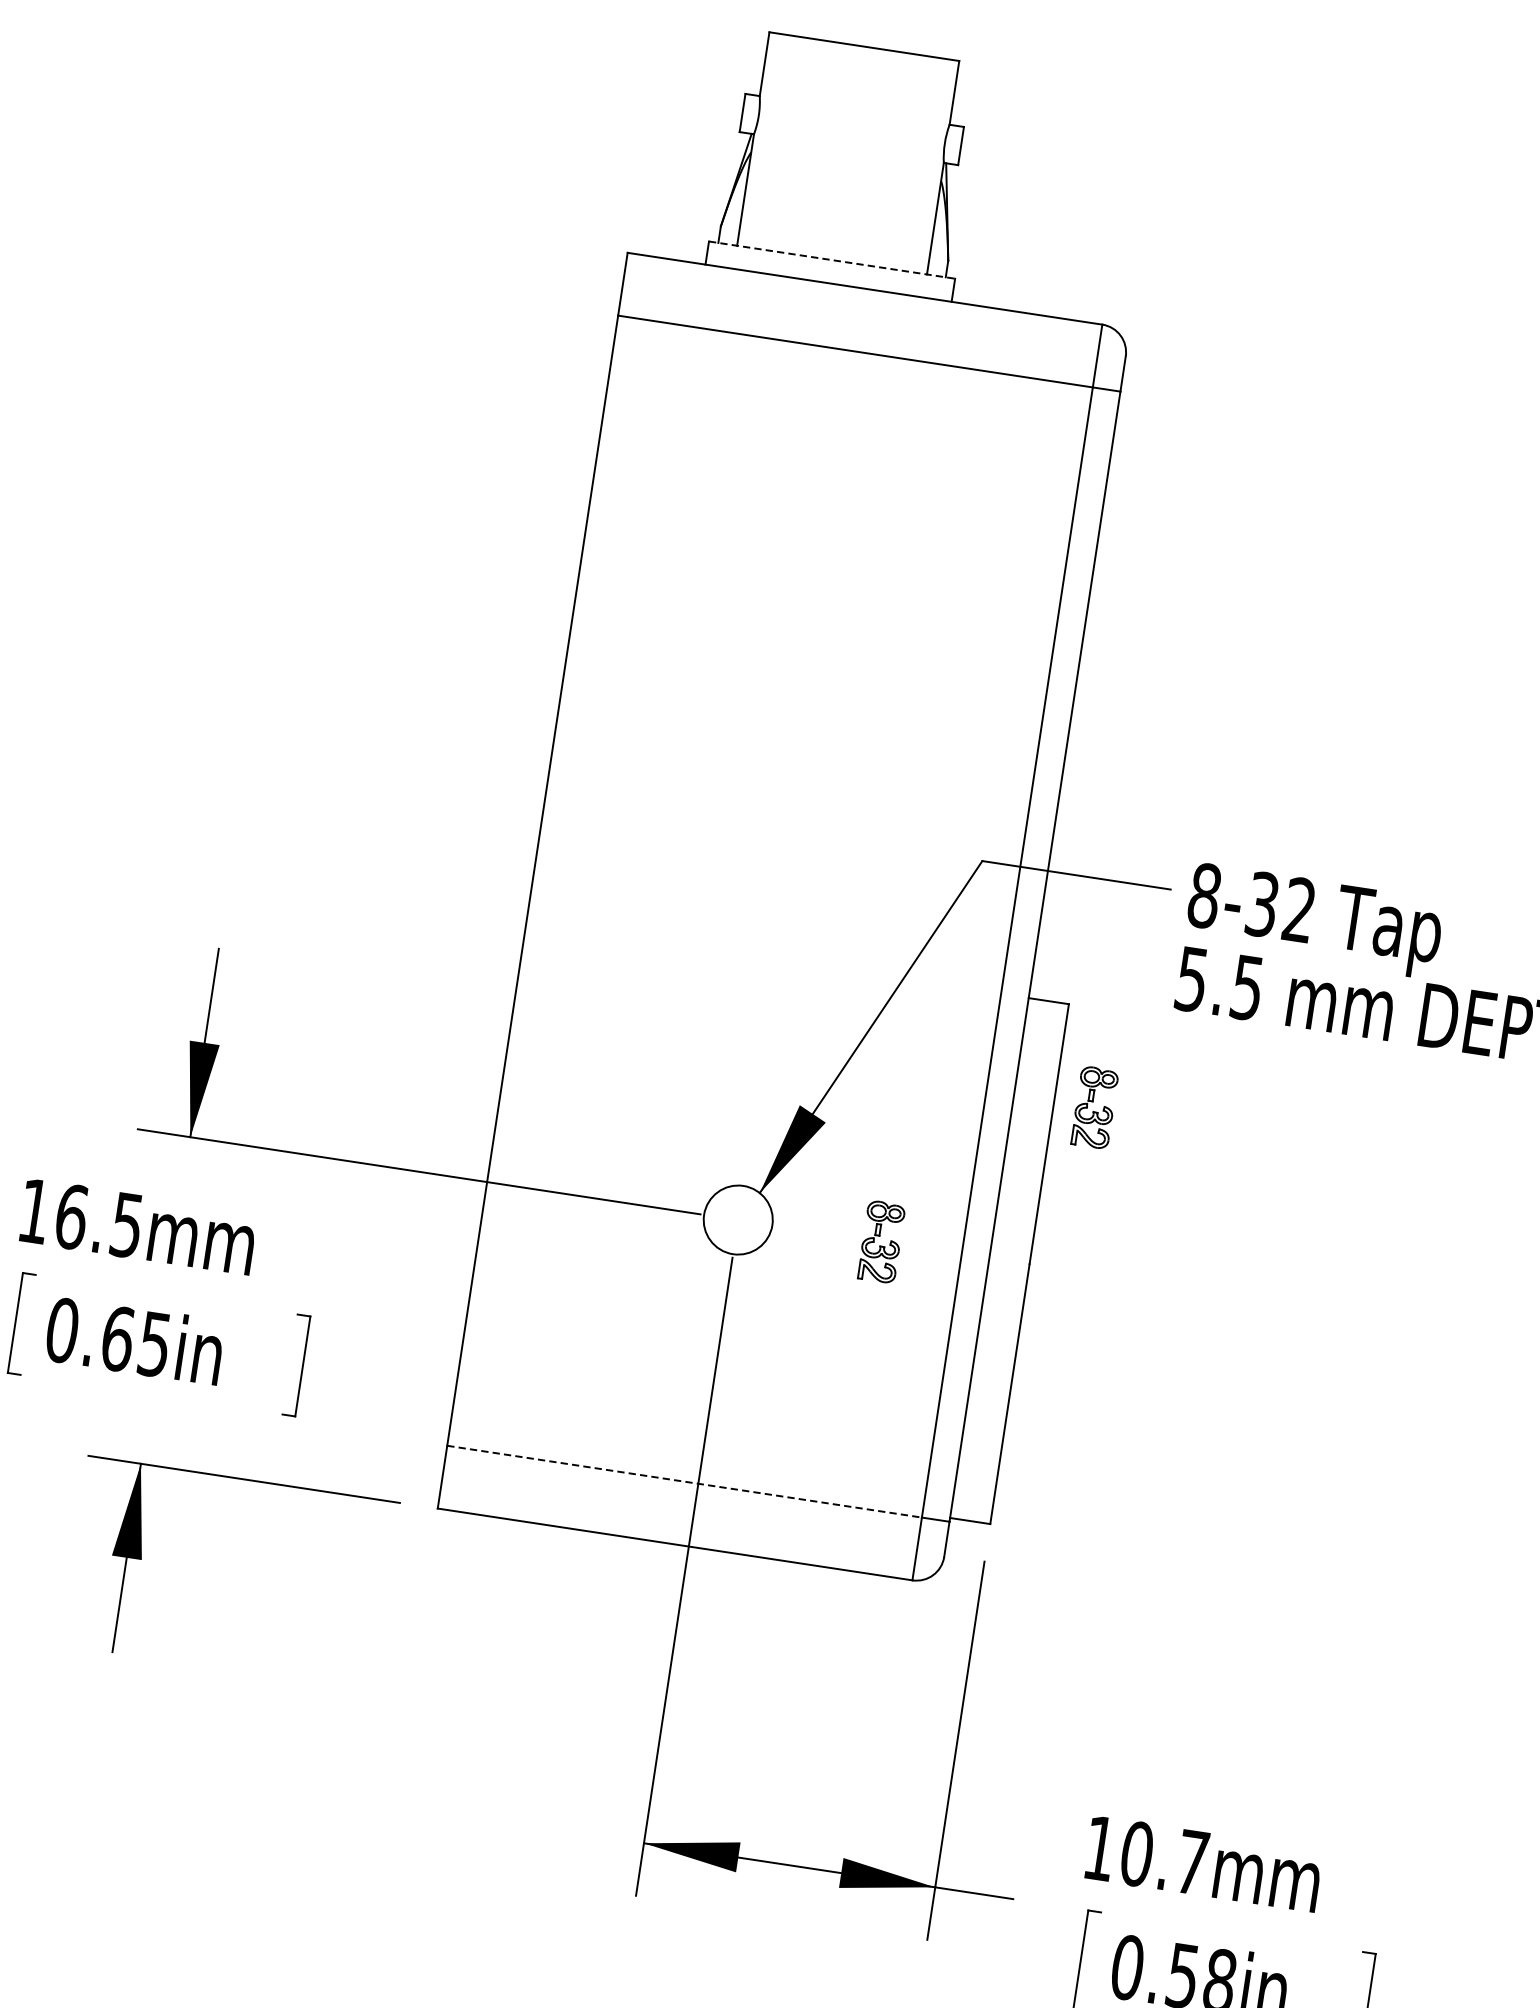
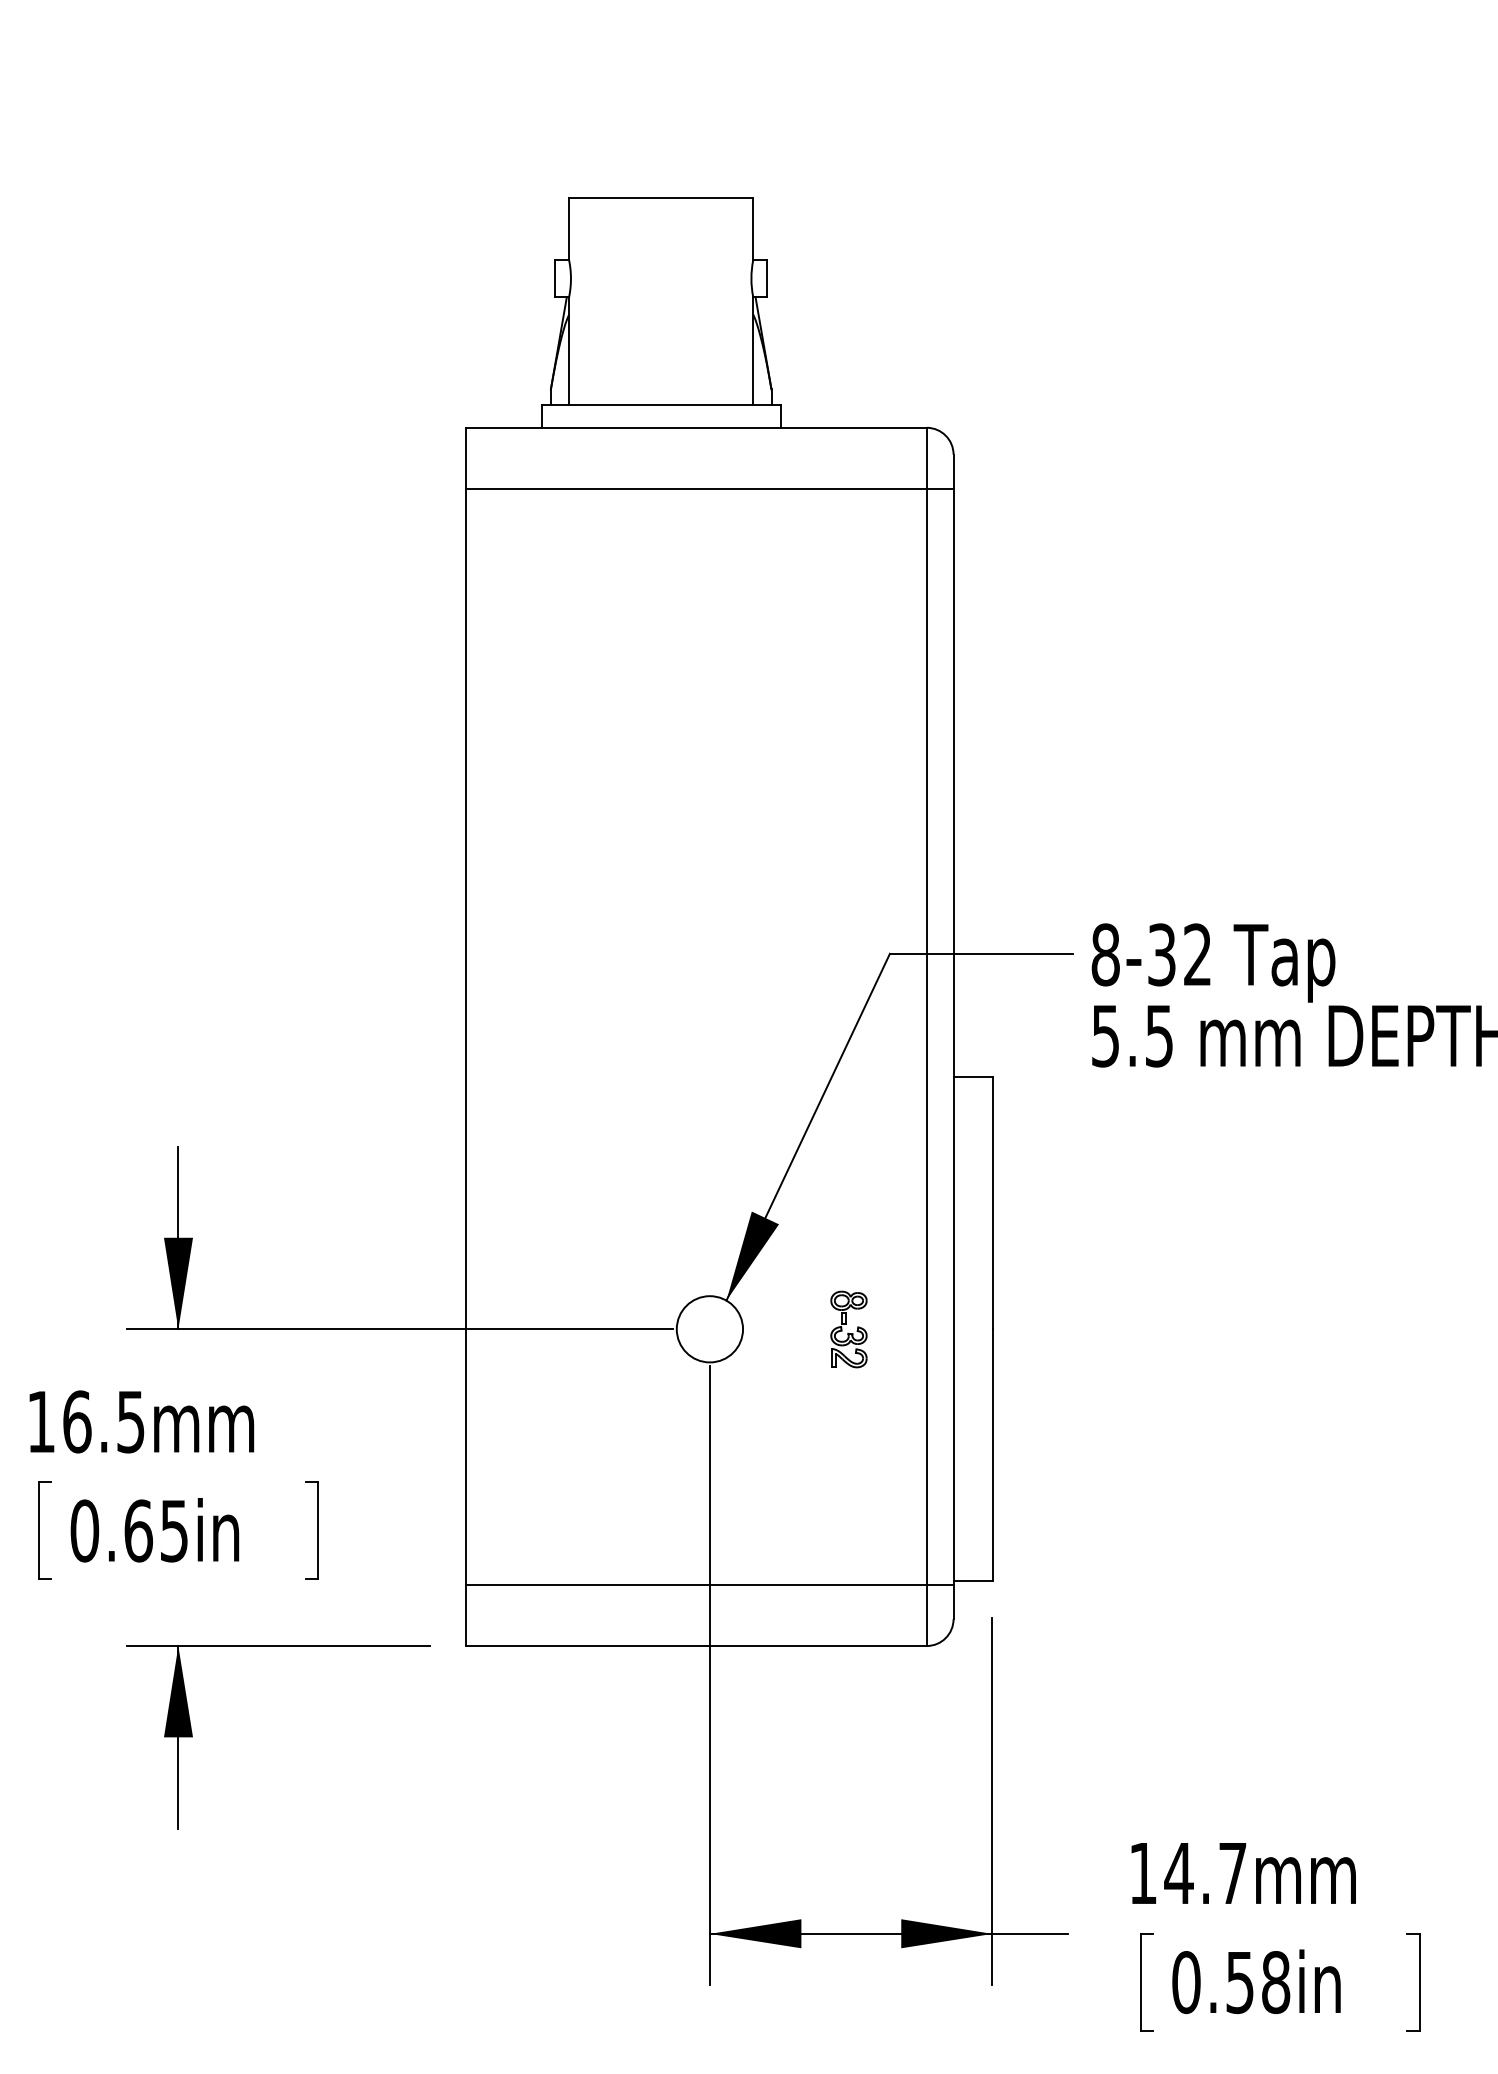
line: (832, 260) -> (661, 405), dashed -> solid
part: (1094, 1107) -> (1031, 1171), removed
line: (685, 1482) -> (697, 1585), dashed -> solid
text: (1136, 1853) -> (1178, 1872), 10.7mm -> 14.7mm

